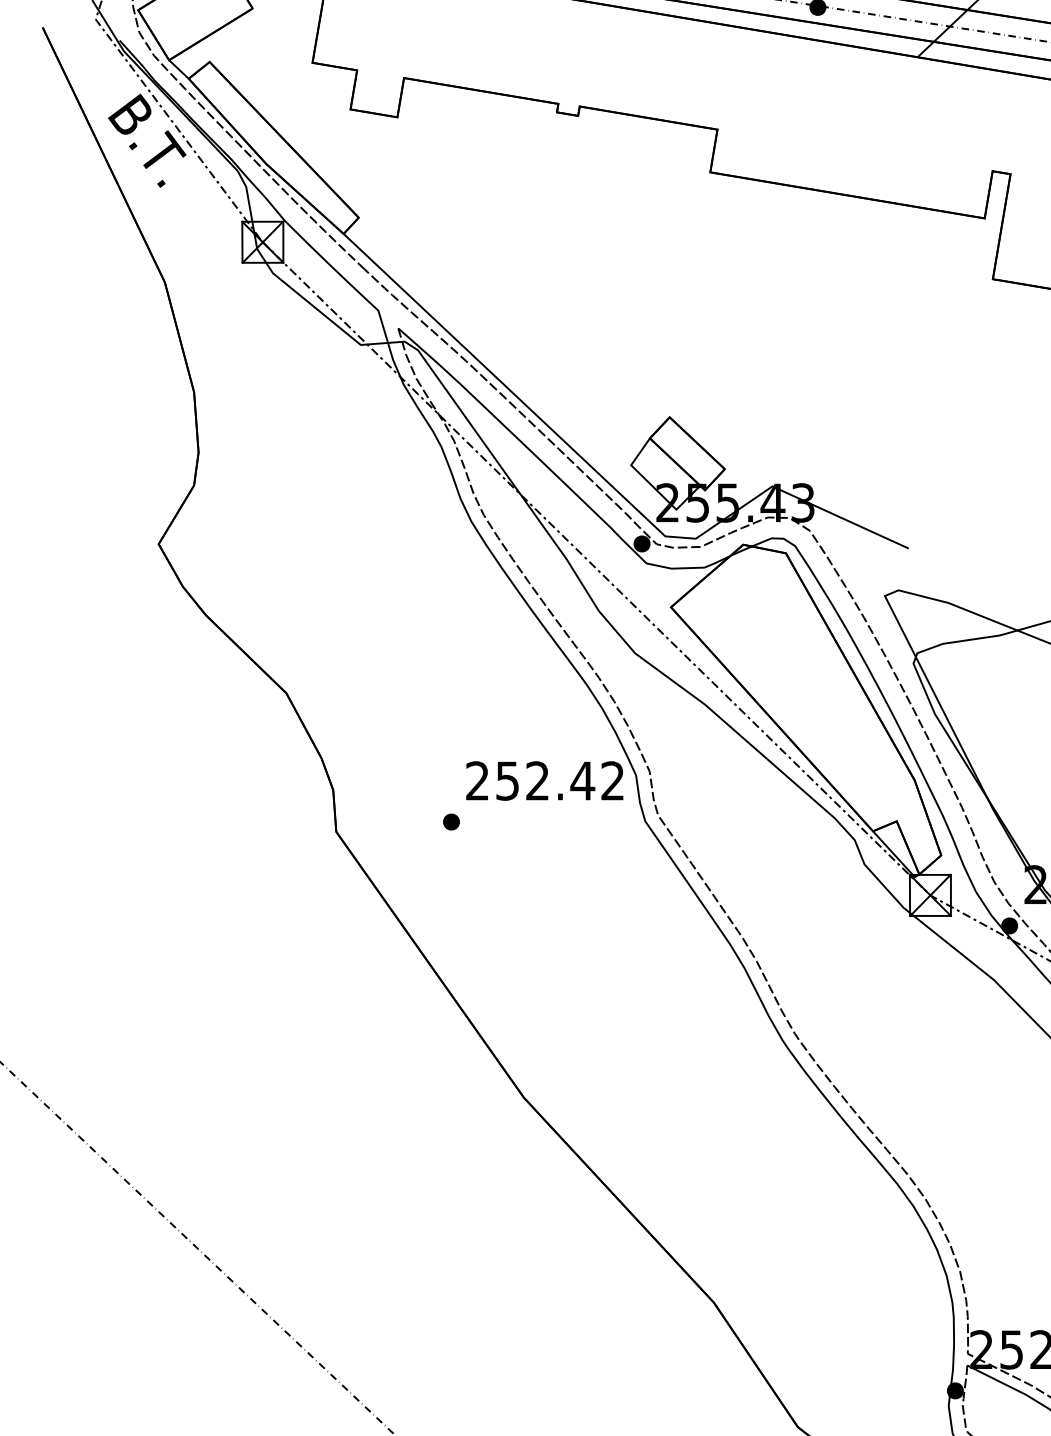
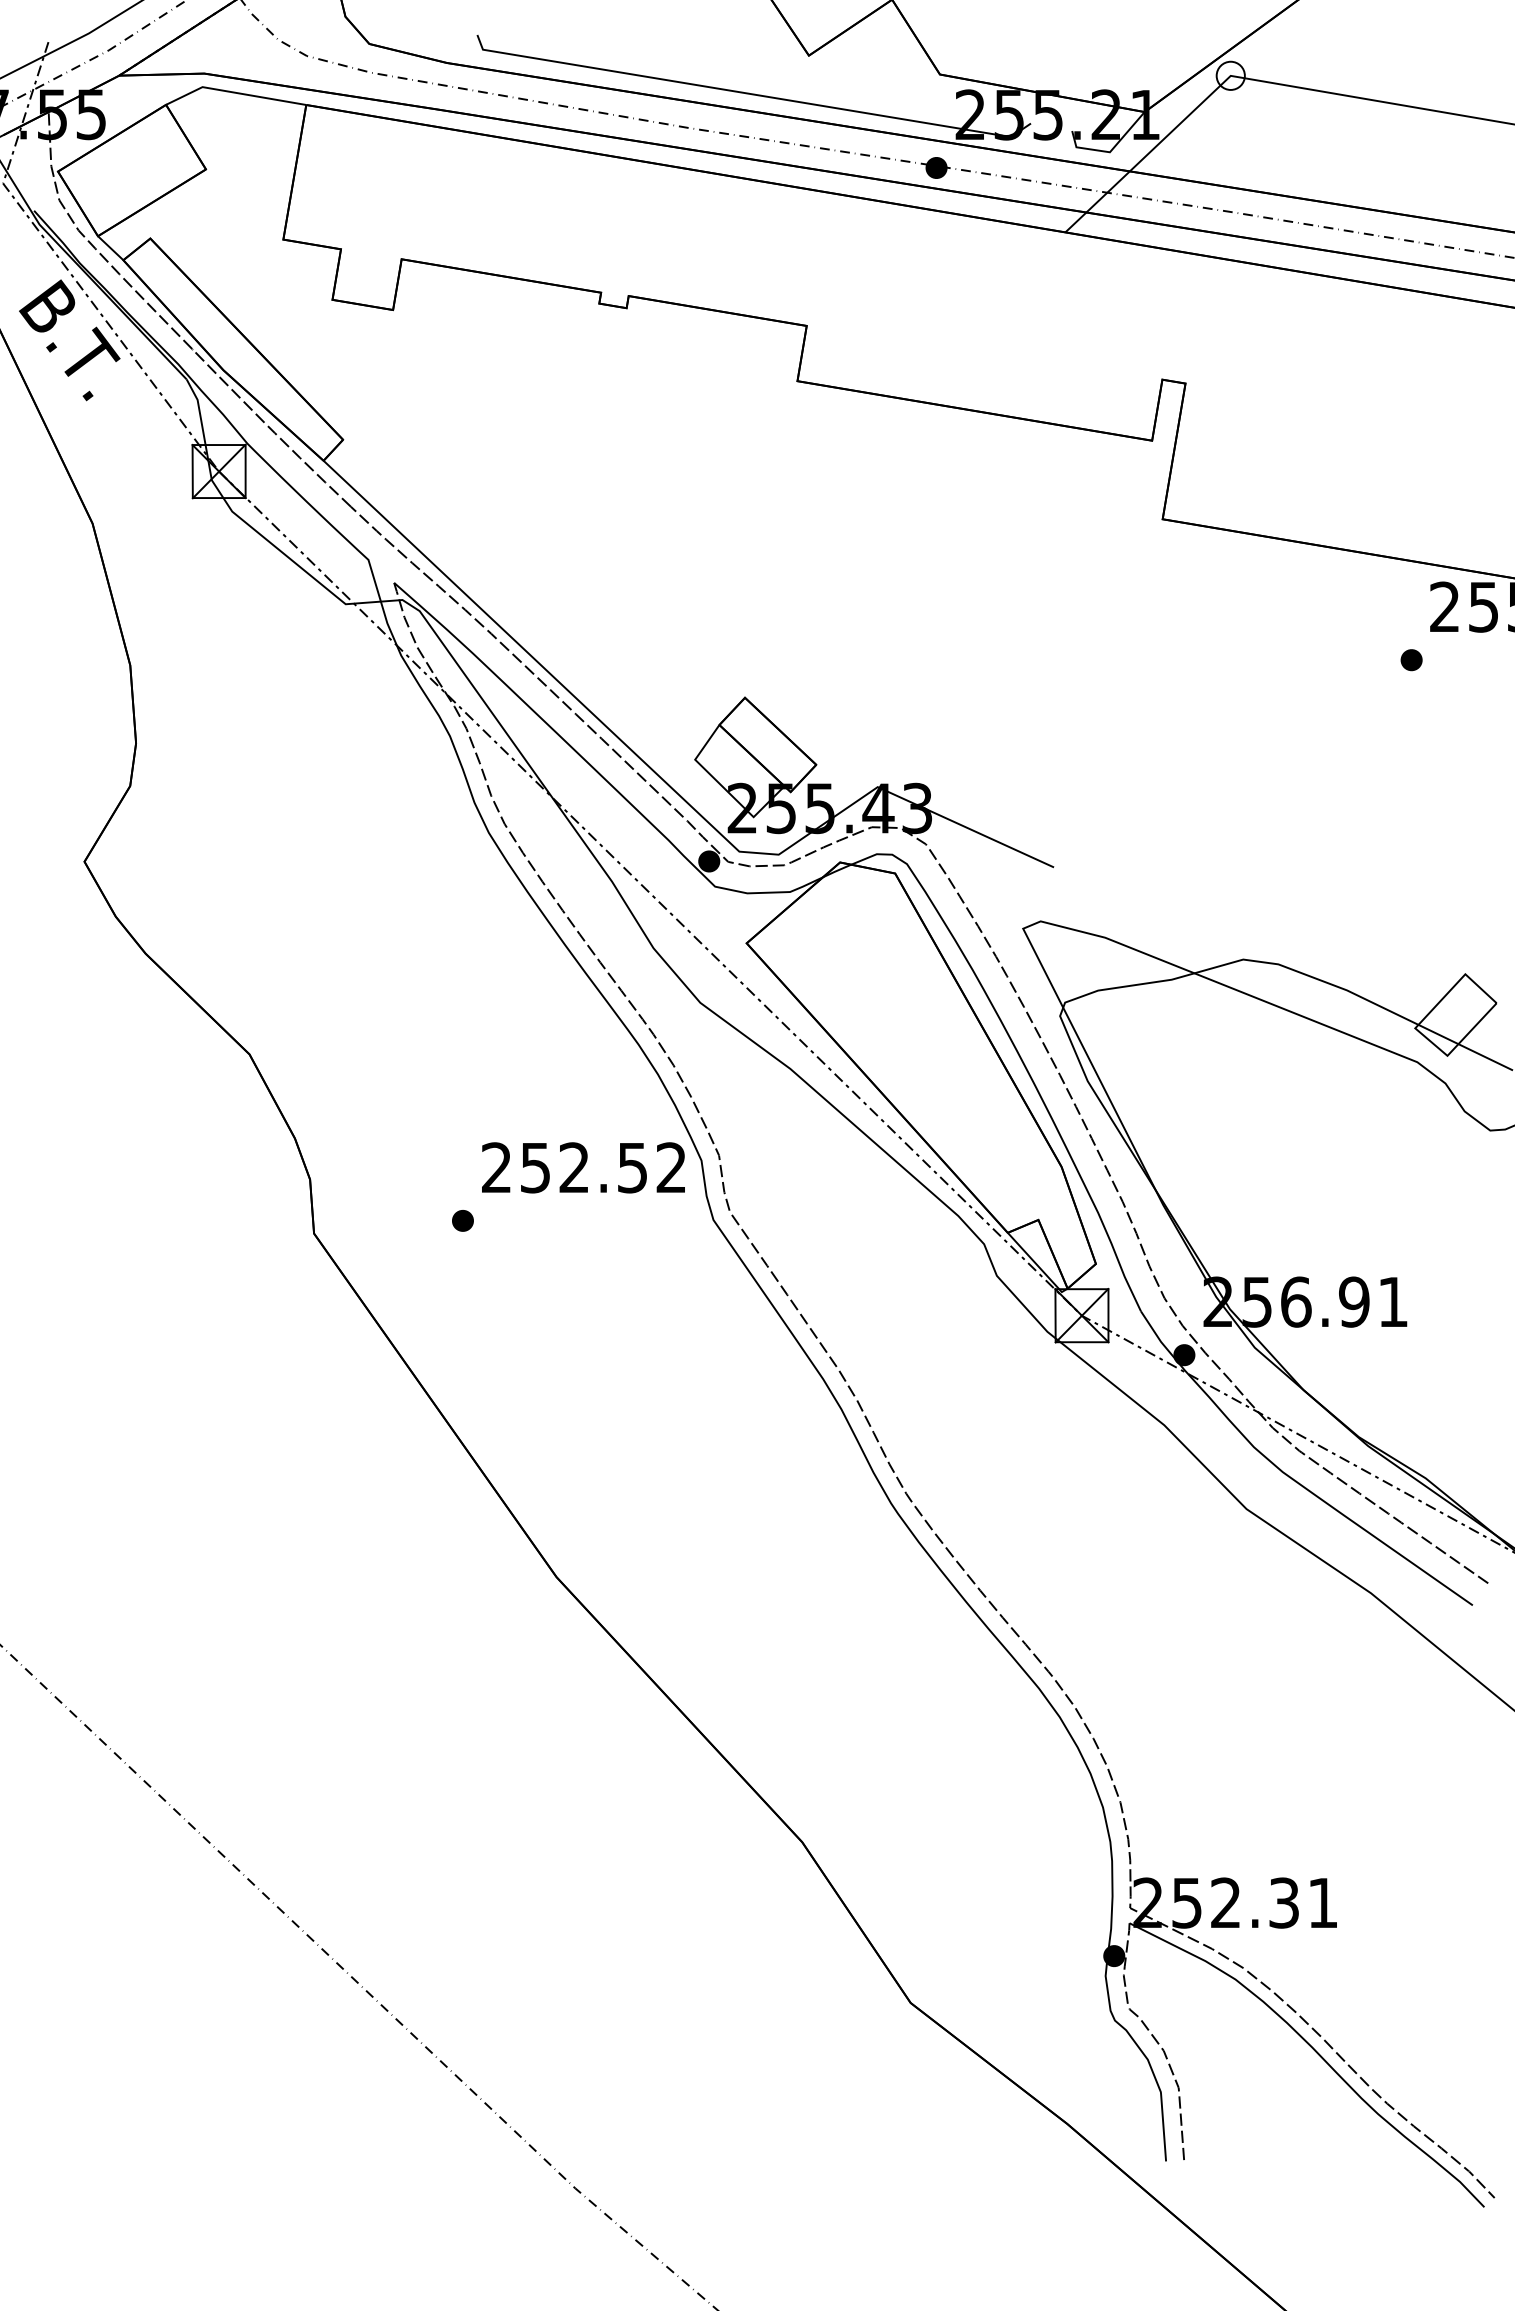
text: (582, 781) -> (632, 1168), 252.42 -> 252.52

